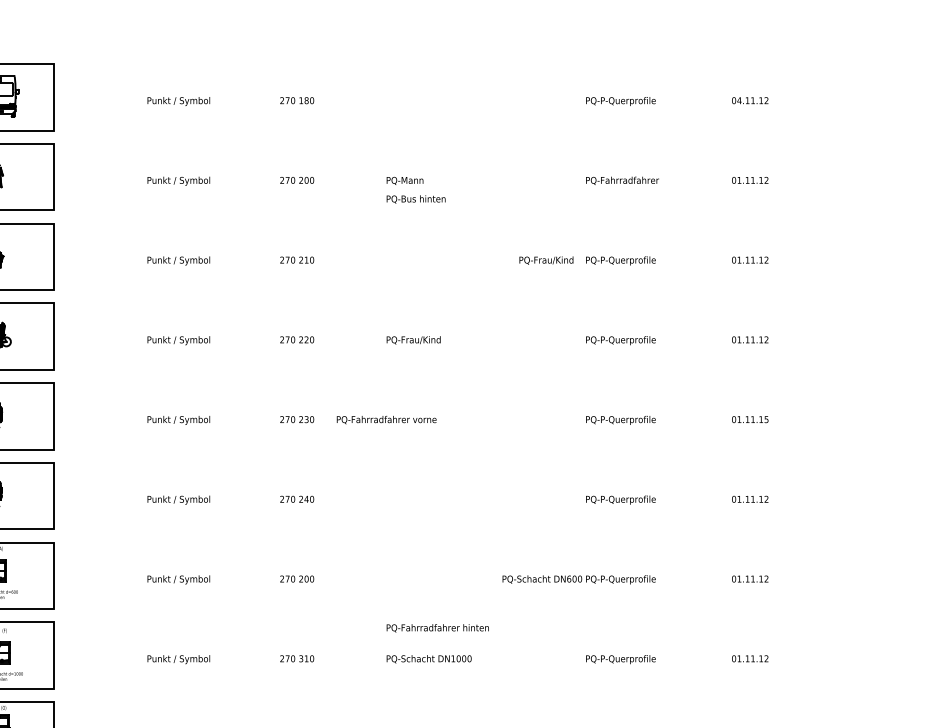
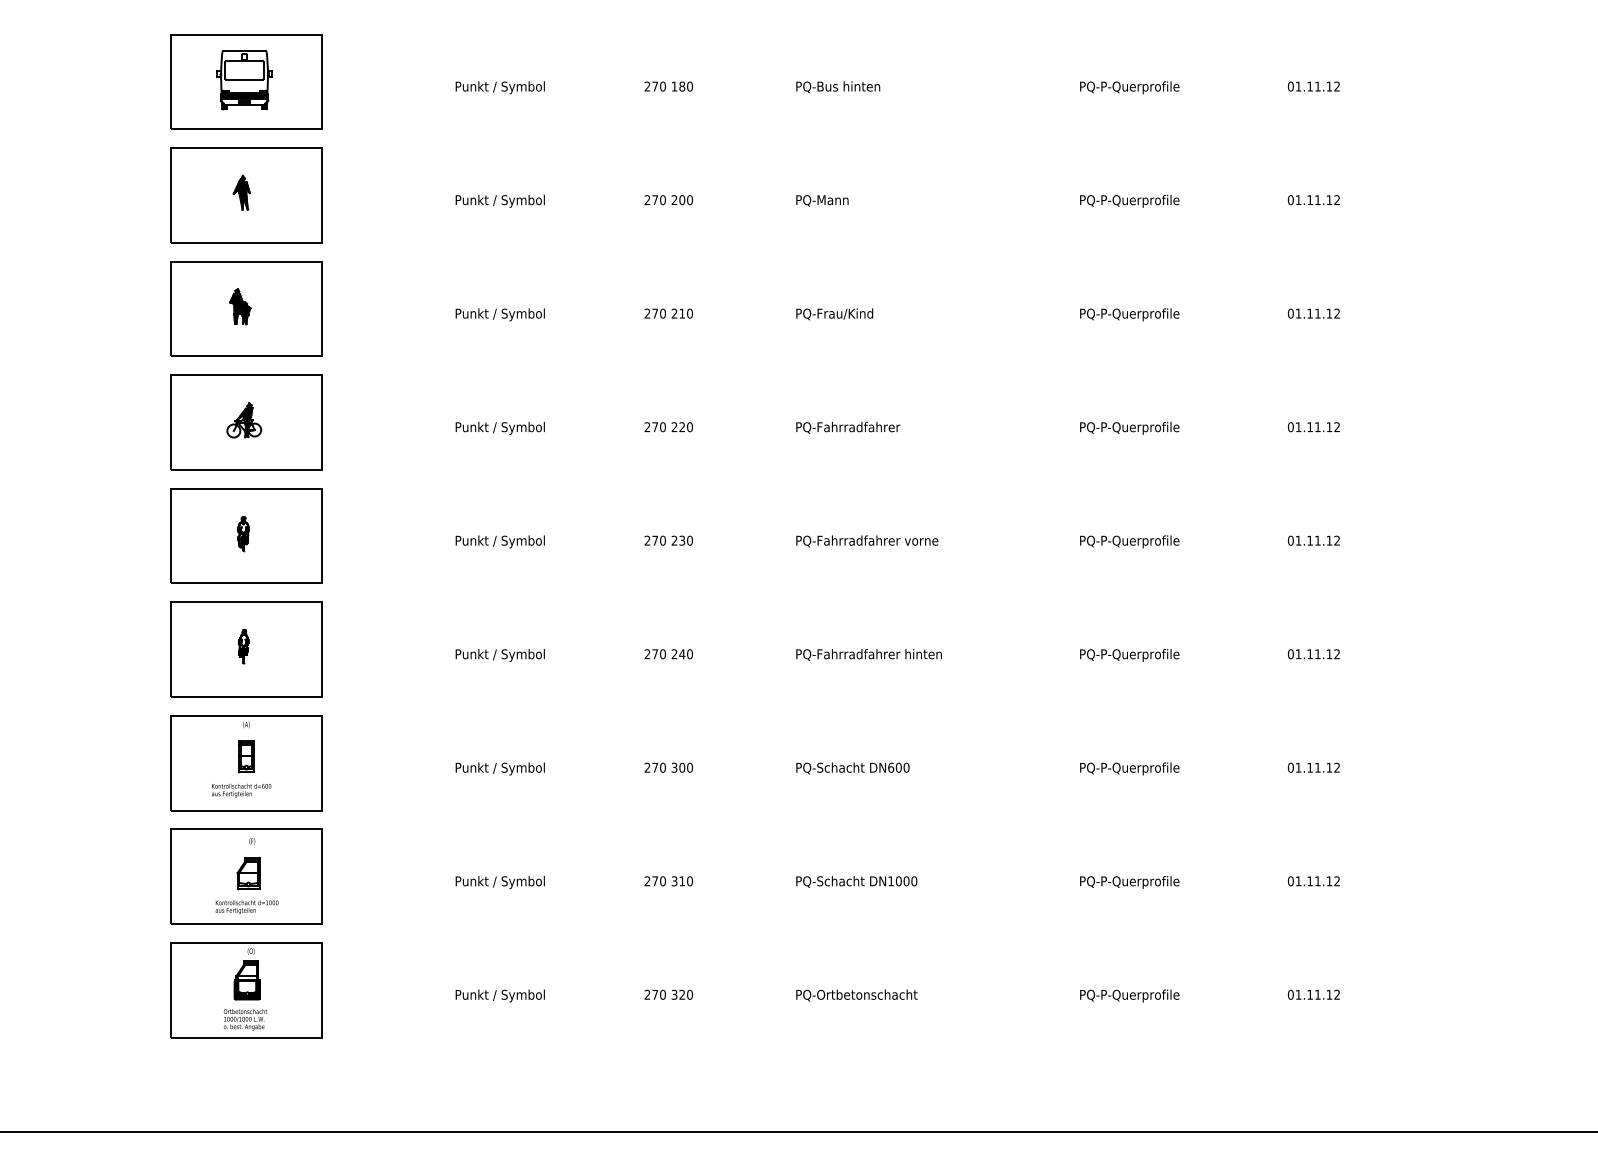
text: (739, 100) -> (1298, 86), 04.11.12 -> 01.11.12
text: (630, 180) -> (1143, 200), PQ-Fahrradfahrer -> PQ-P-Querprofile
text: (416, 199) -> (838, 87), moved
text: (546, 260) -> (834, 314), moved
text: (433, 340) -> (862, 427), PQ-Frau/Kind -> PQ-Fahrradfahrer
text: (766, 419) -> (1336, 540), 01.11.15 -> 01.11.12
text: (386, 420) -> (867, 541), moved
text: (301, 578) -> (674, 767), 200 -> 300
text: (542, 579) -> (852, 768), moved
text: (437, 628) -> (868, 654), moved

